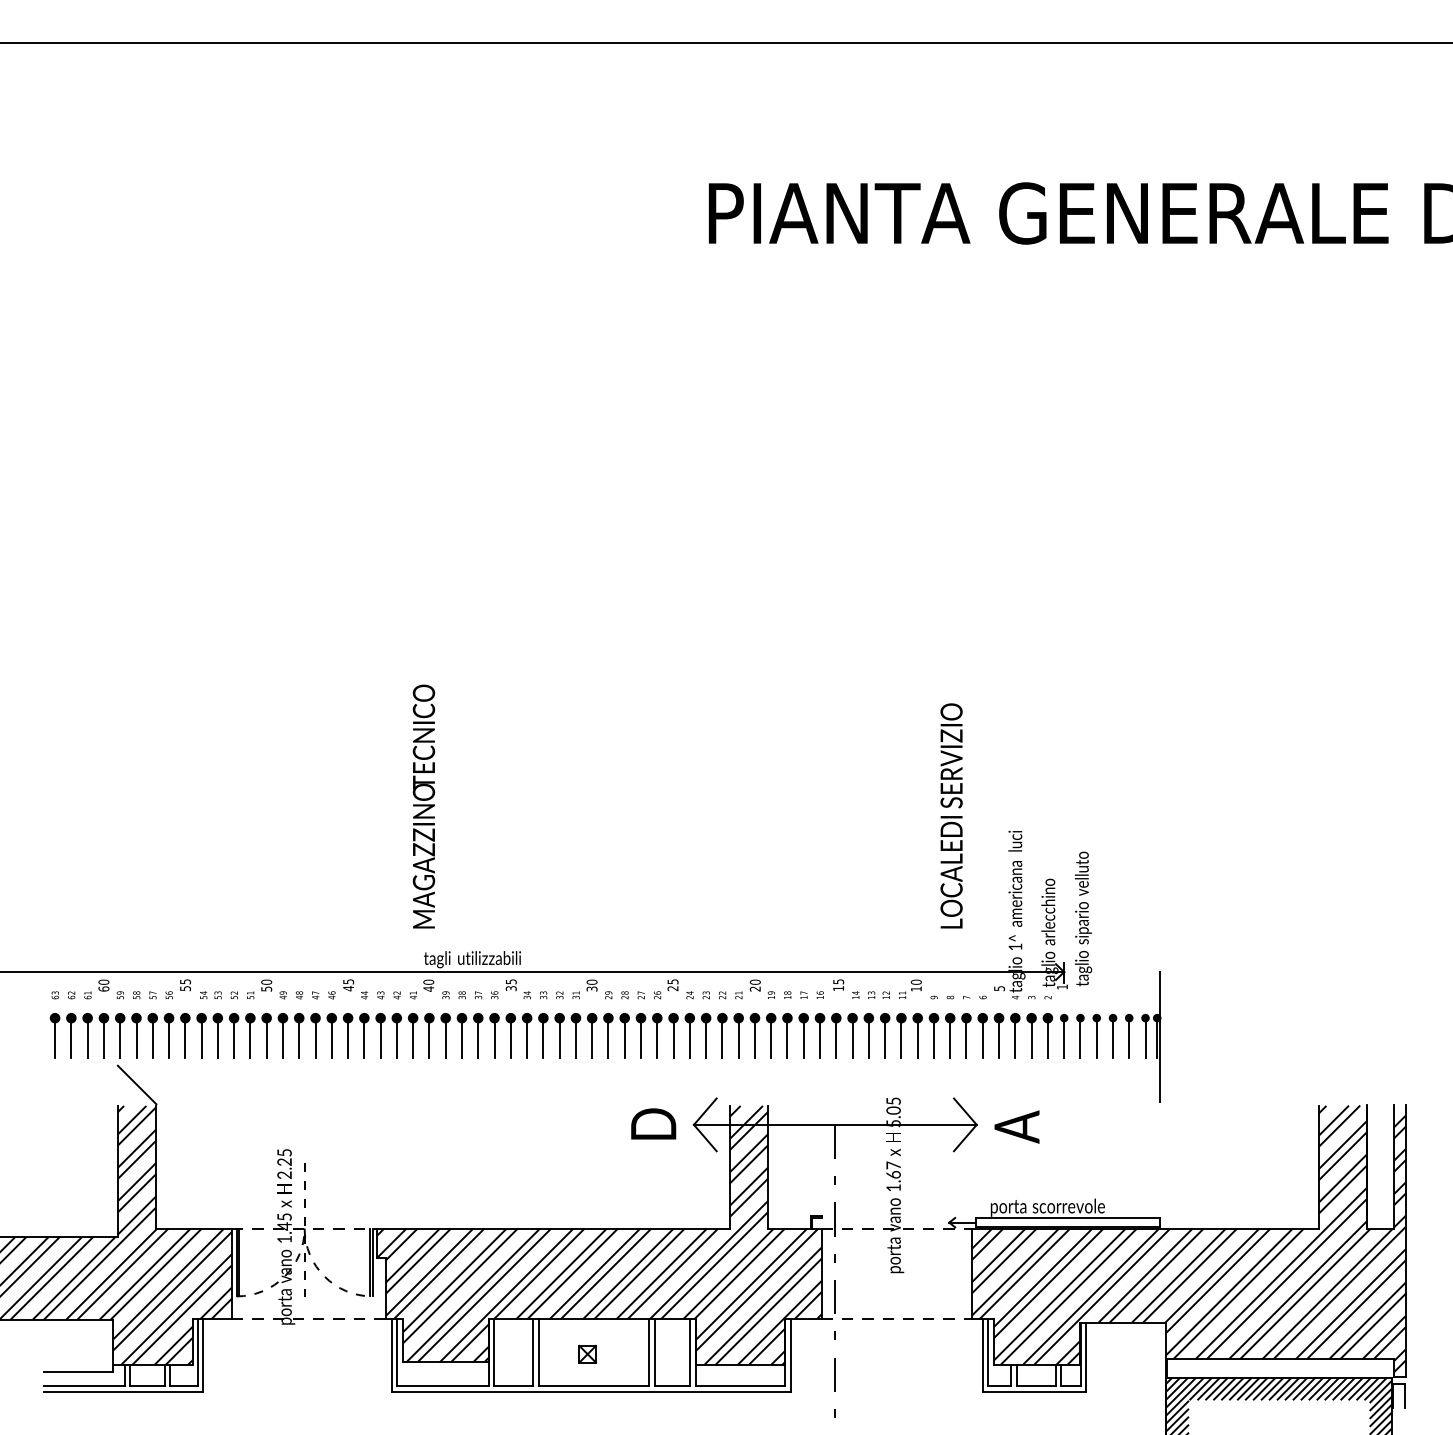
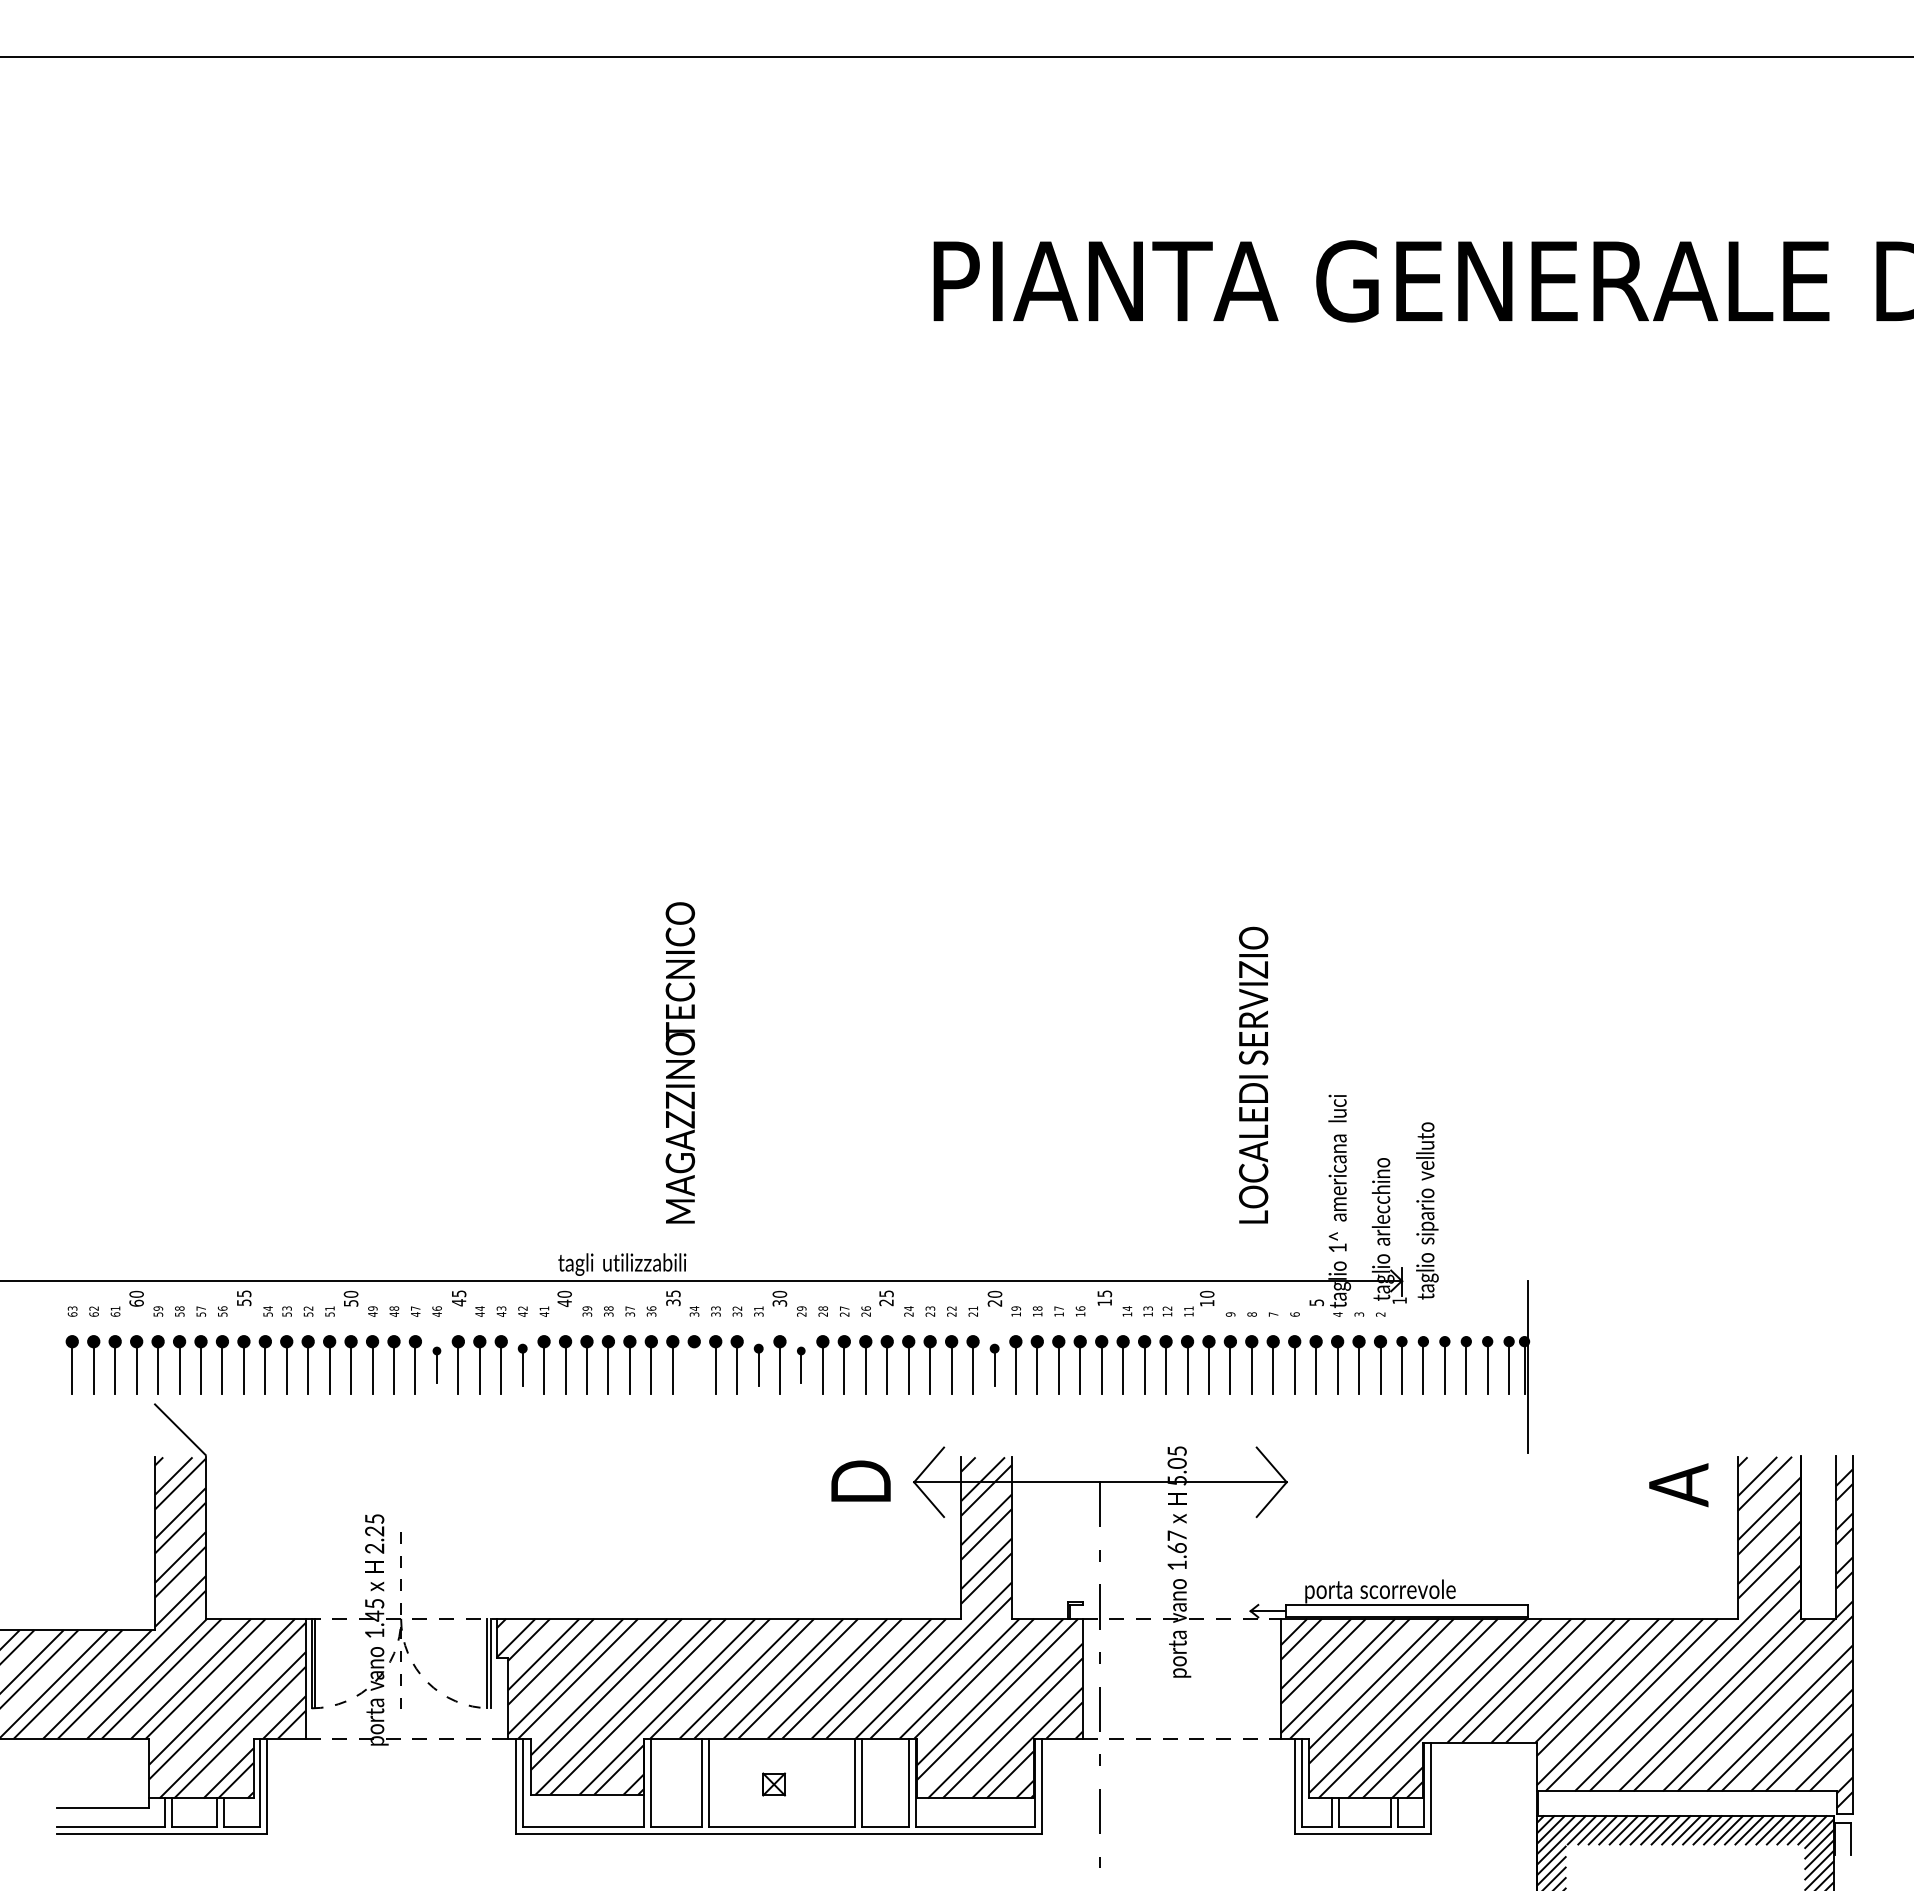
text: (424, 806) -> (680, 1062), moved
part: (331, 1035) -> (436, 1364), size x0.6
part: (396, 1035) -> (522, 1364), size x0.7
part: (575, 1035) -> (758, 1364), size x0.7
part: (607, 1035) -> (800, 1364), size x0.6
part: (754, 1035) -> (994, 1364), size x0.7
line: (527, 1037) -> (694, 1367), removed
text: (1016, 1127) -> (1678, 1485), moved

